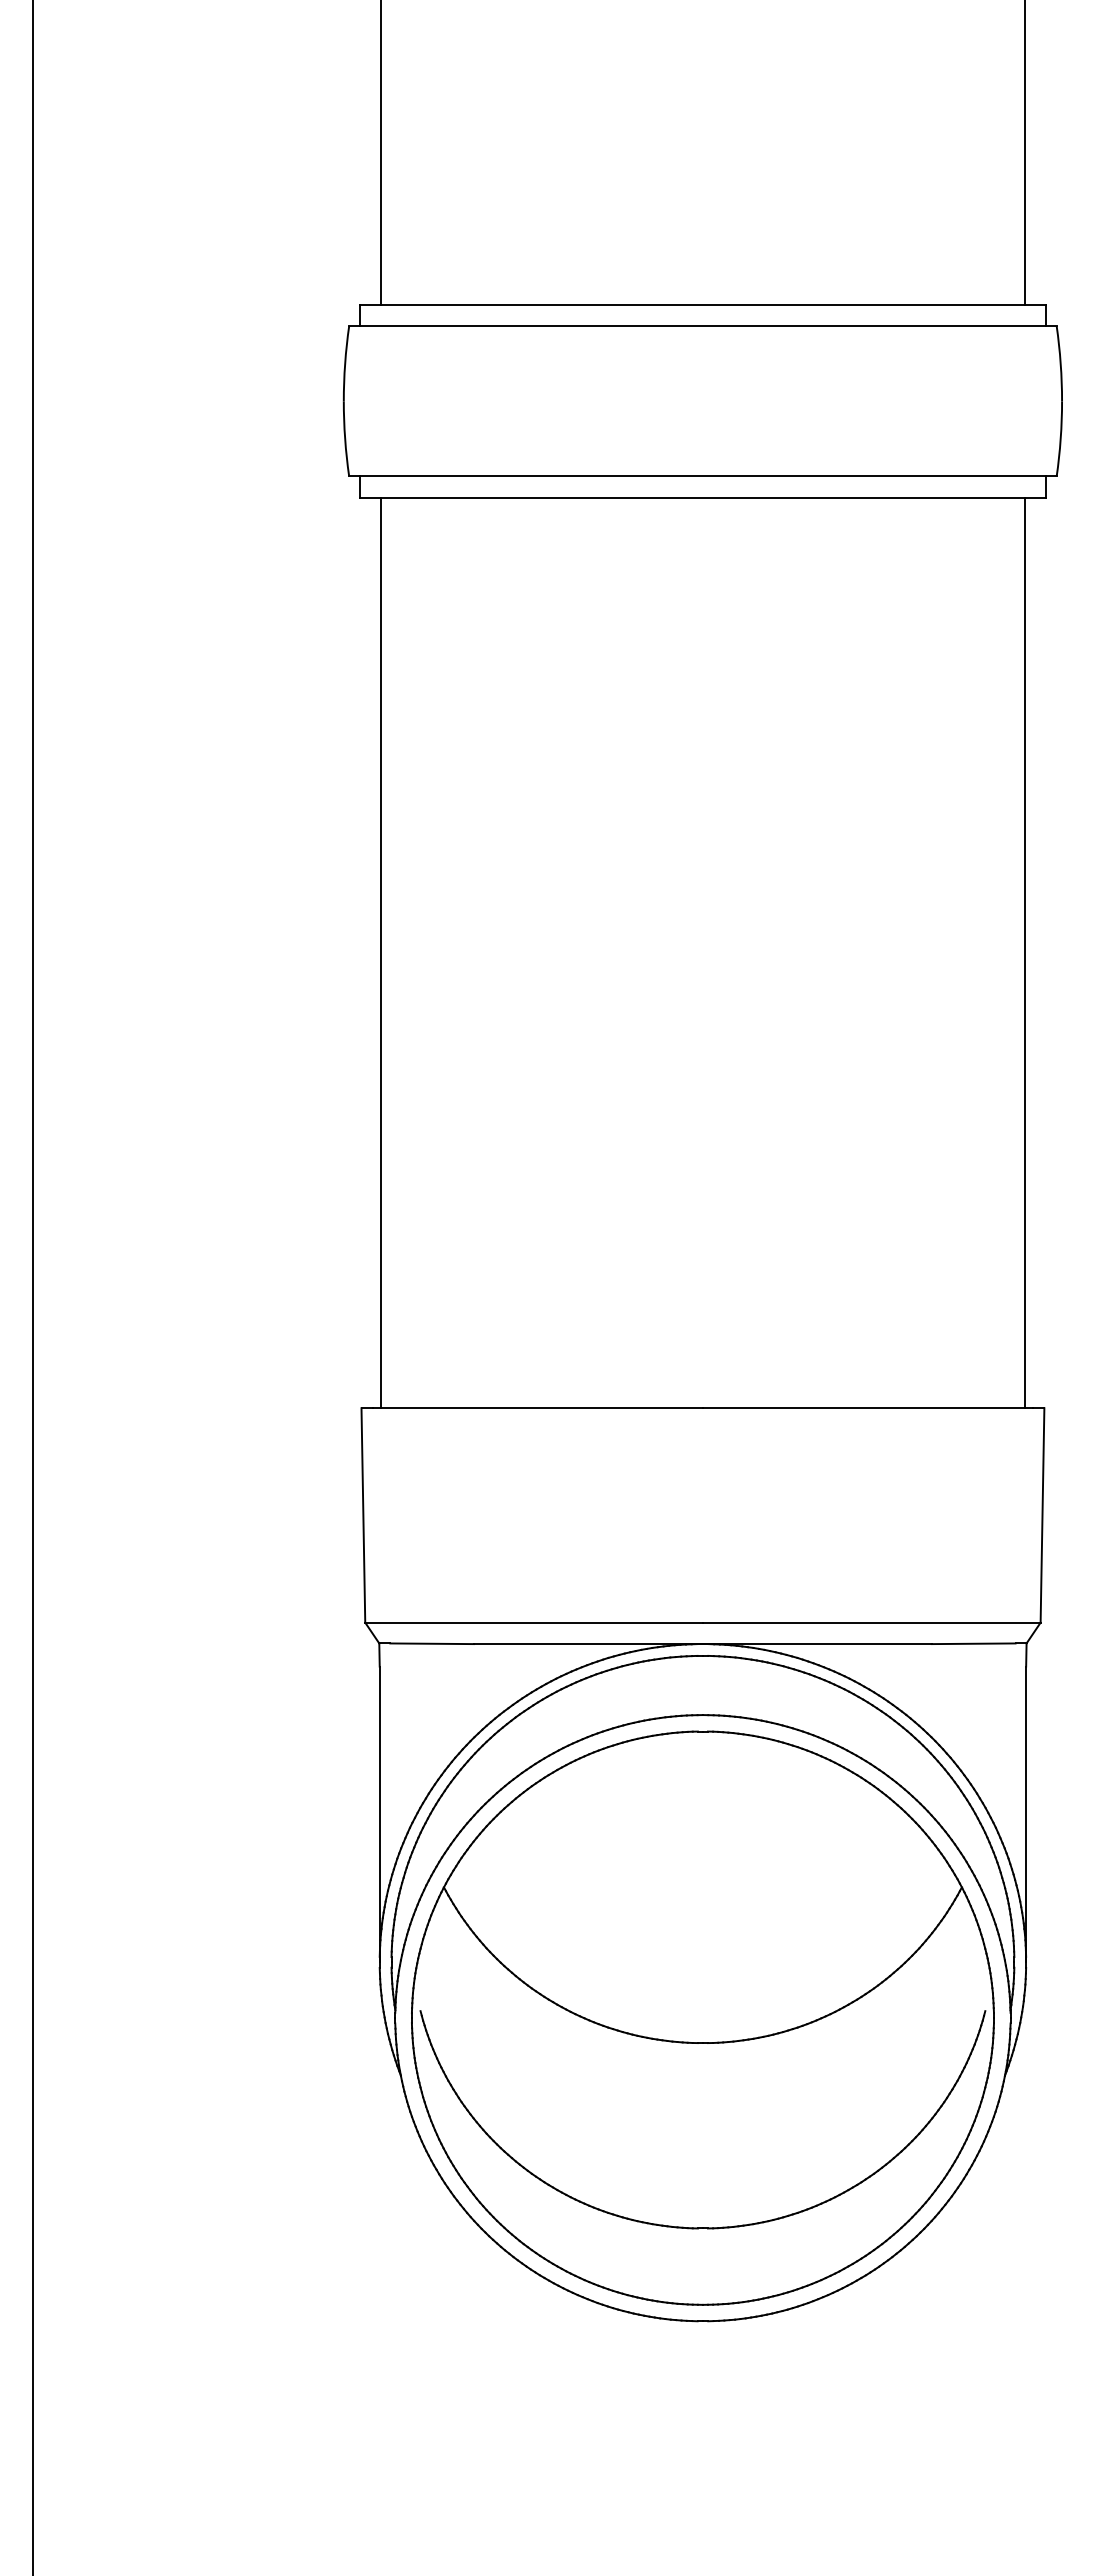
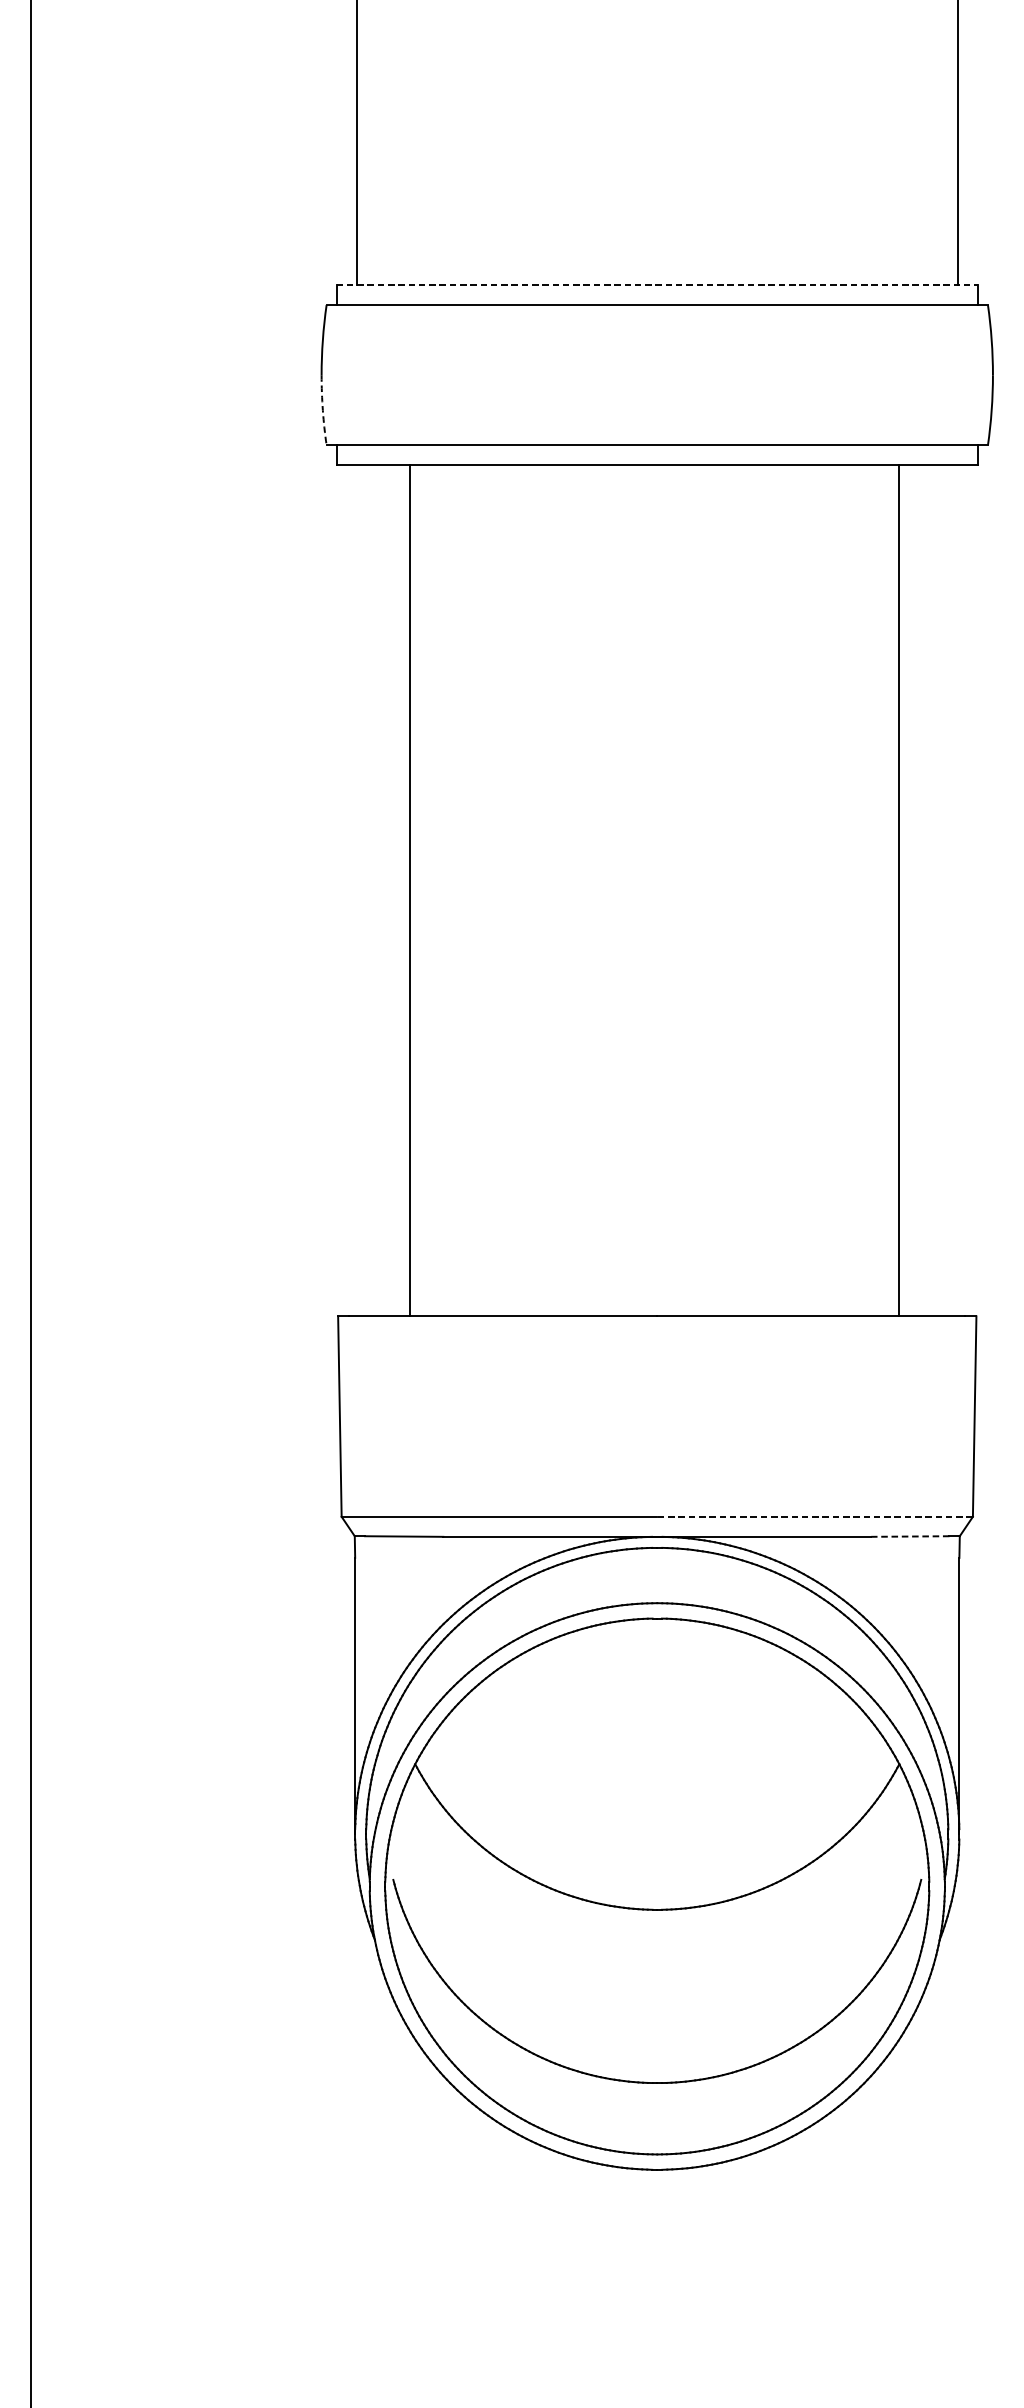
line: (703, 304) -> (657, 284), solid -> dashed
arc: (345, 438) -> (323, 409), solid -> dashed
line: (381, 952) -> (410, 890), moved
line: (1024, 952) -> (898, 890), moved
line: (871, 1622) -> (814, 1516), solid -> dashed
line: (973, 1643) -> (910, 1536), solid -> dashed

